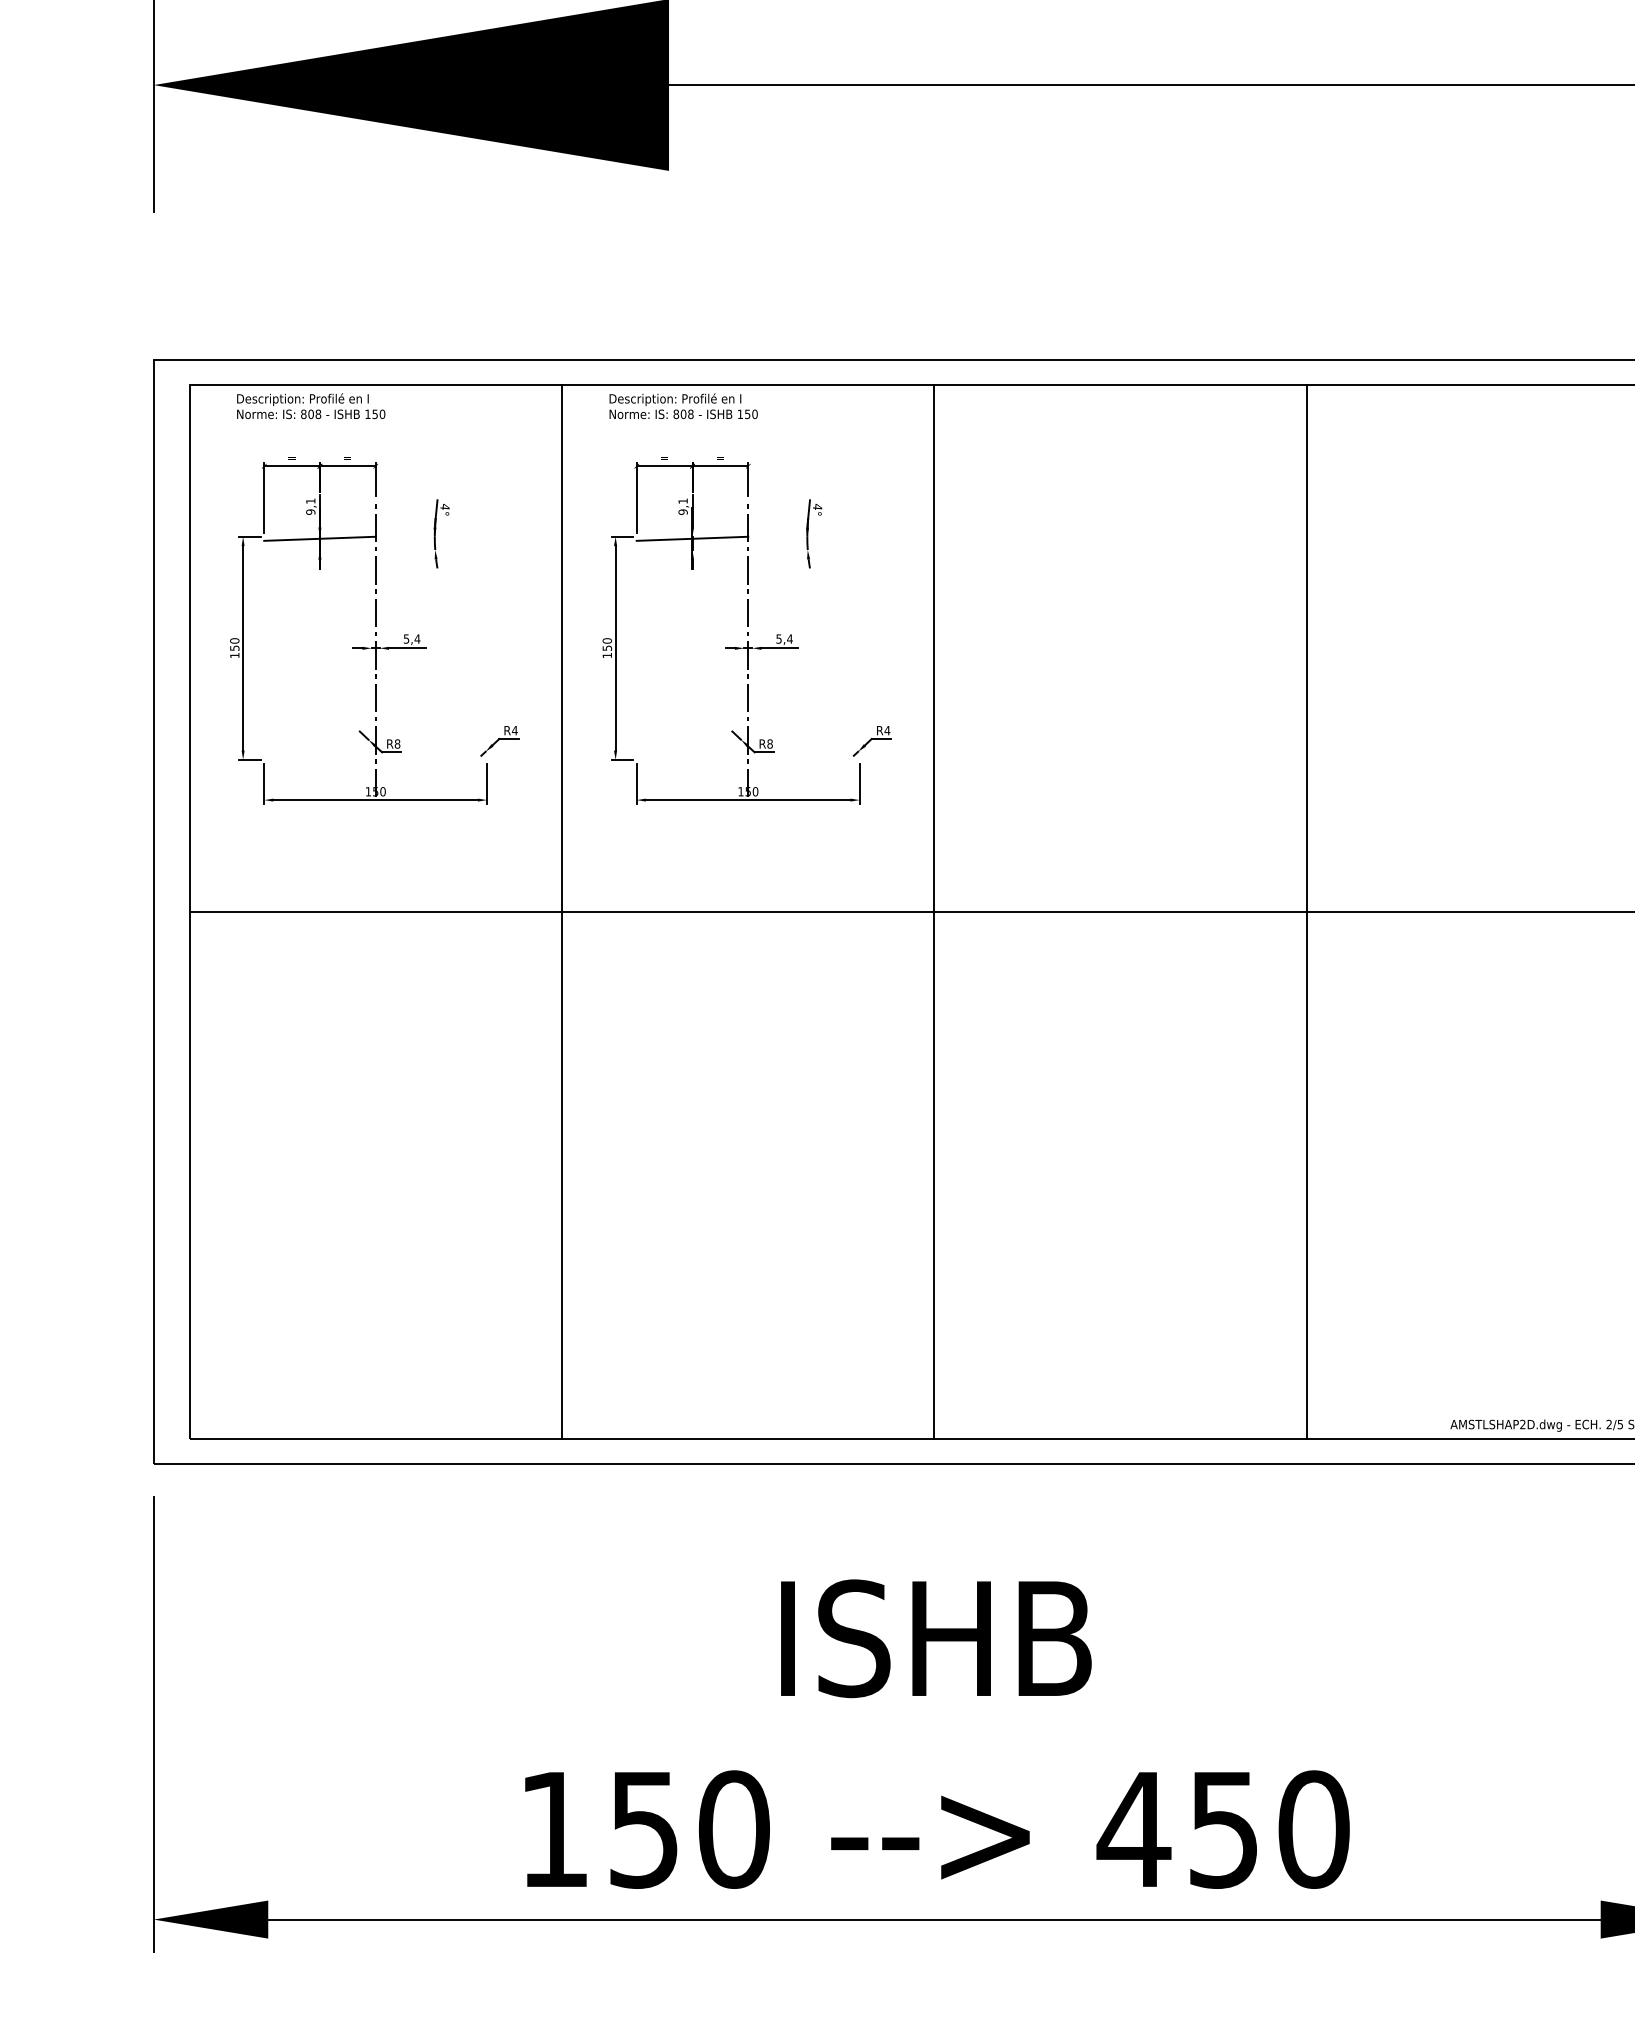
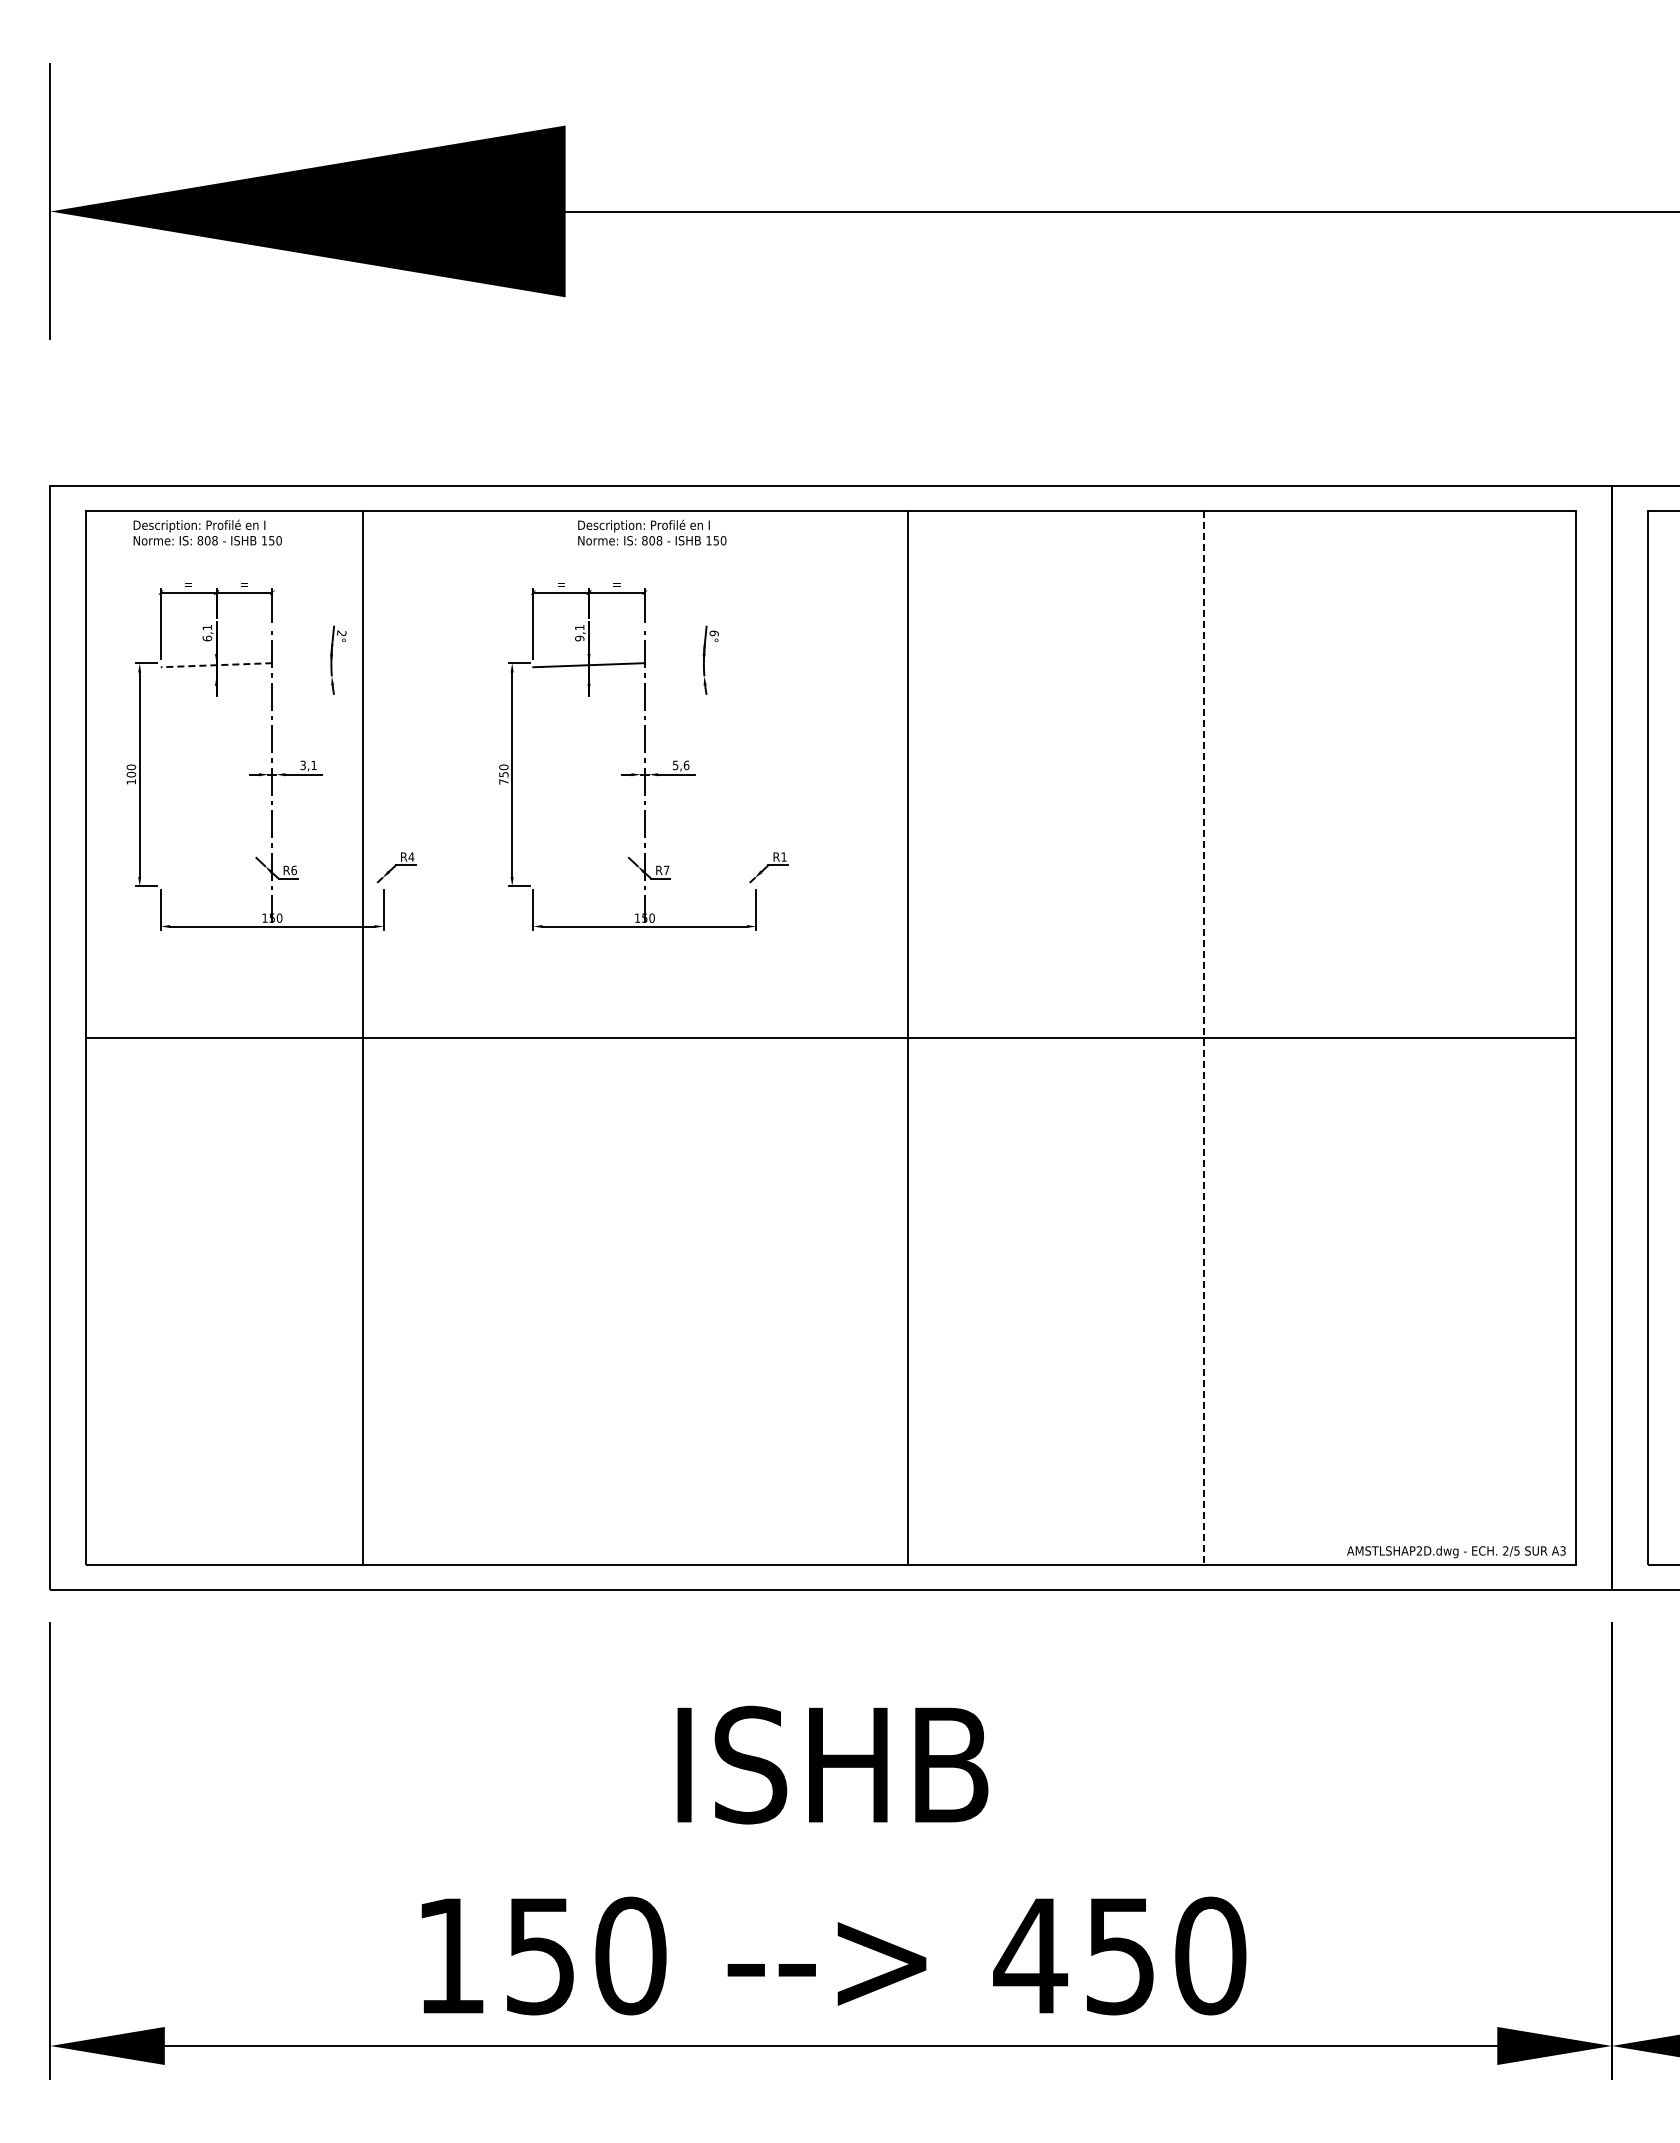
text: (683, 406) -> (652, 532), moved
text: (444, 507) -> (341, 633), 4° -> 2°
text: (816, 507) -> (713, 633), 4° -> 6°
text: (310, 512) -> (207, 638), 9,1 -> 6,1
line: (319, 539) -> (216, 665), solid -> dashed
text: (411, 639) -> (308, 765), 5,4 -> 3,1
text: (789, 639) -> (686, 765), 5,4 -> 5,6
text: (234, 648) -> (131, 774), 150 -> 100
text: (606, 655) -> (503, 781), 150 -> 750
text: (886, 730) -> (783, 856), R4 -> R1
text: (396, 743) -> (293, 869), R8 -> R6
text: (769, 744) -> (666, 870), R8 -> R7
line: (561, 911) -> (362, 1037), moved
line: (934, 911) -> (908, 1037), moved
line: (1306, 912) -> (1203, 1038), solid -> dashed

